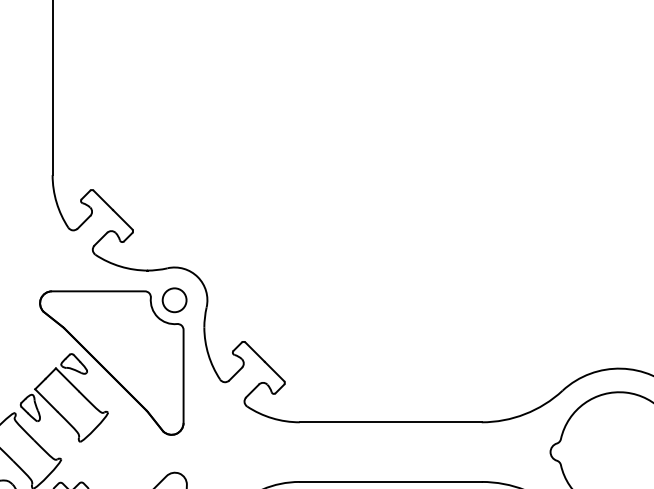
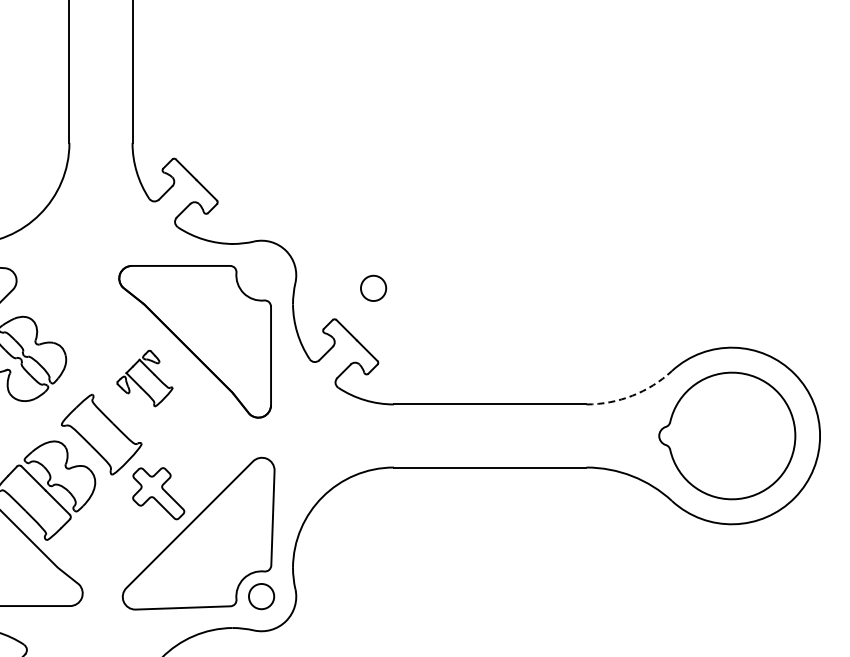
circle: (174, 299) -> (373, 287), moved
part: (63, 397) -> (144, 378), size x0.6
arc: (525, 413) -> (632, 395), solid -> dashed

